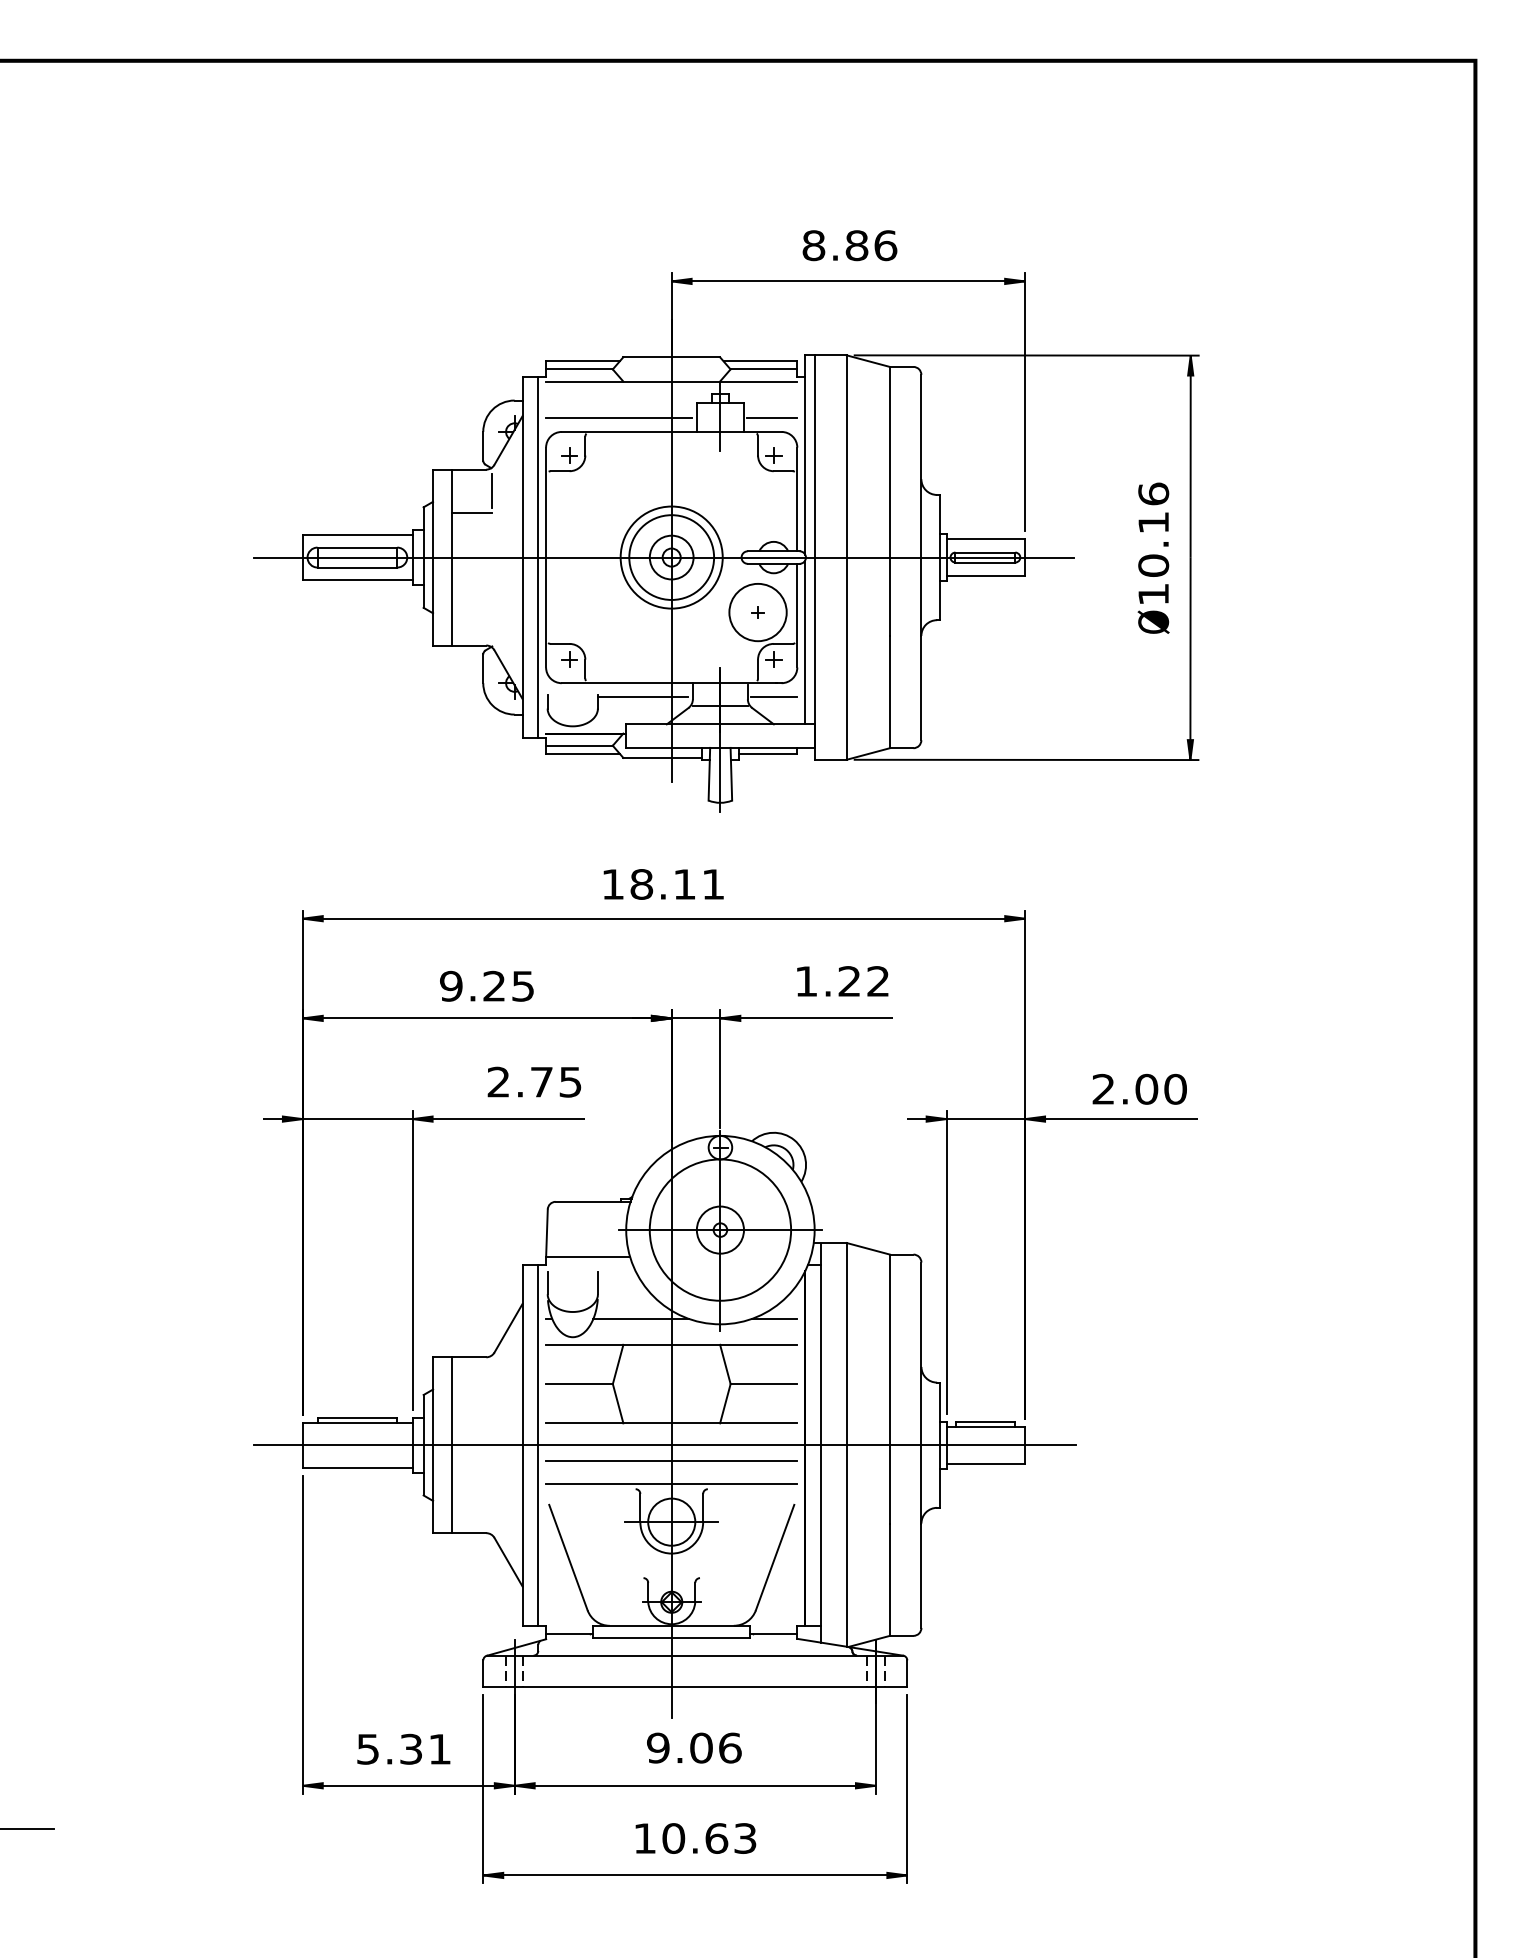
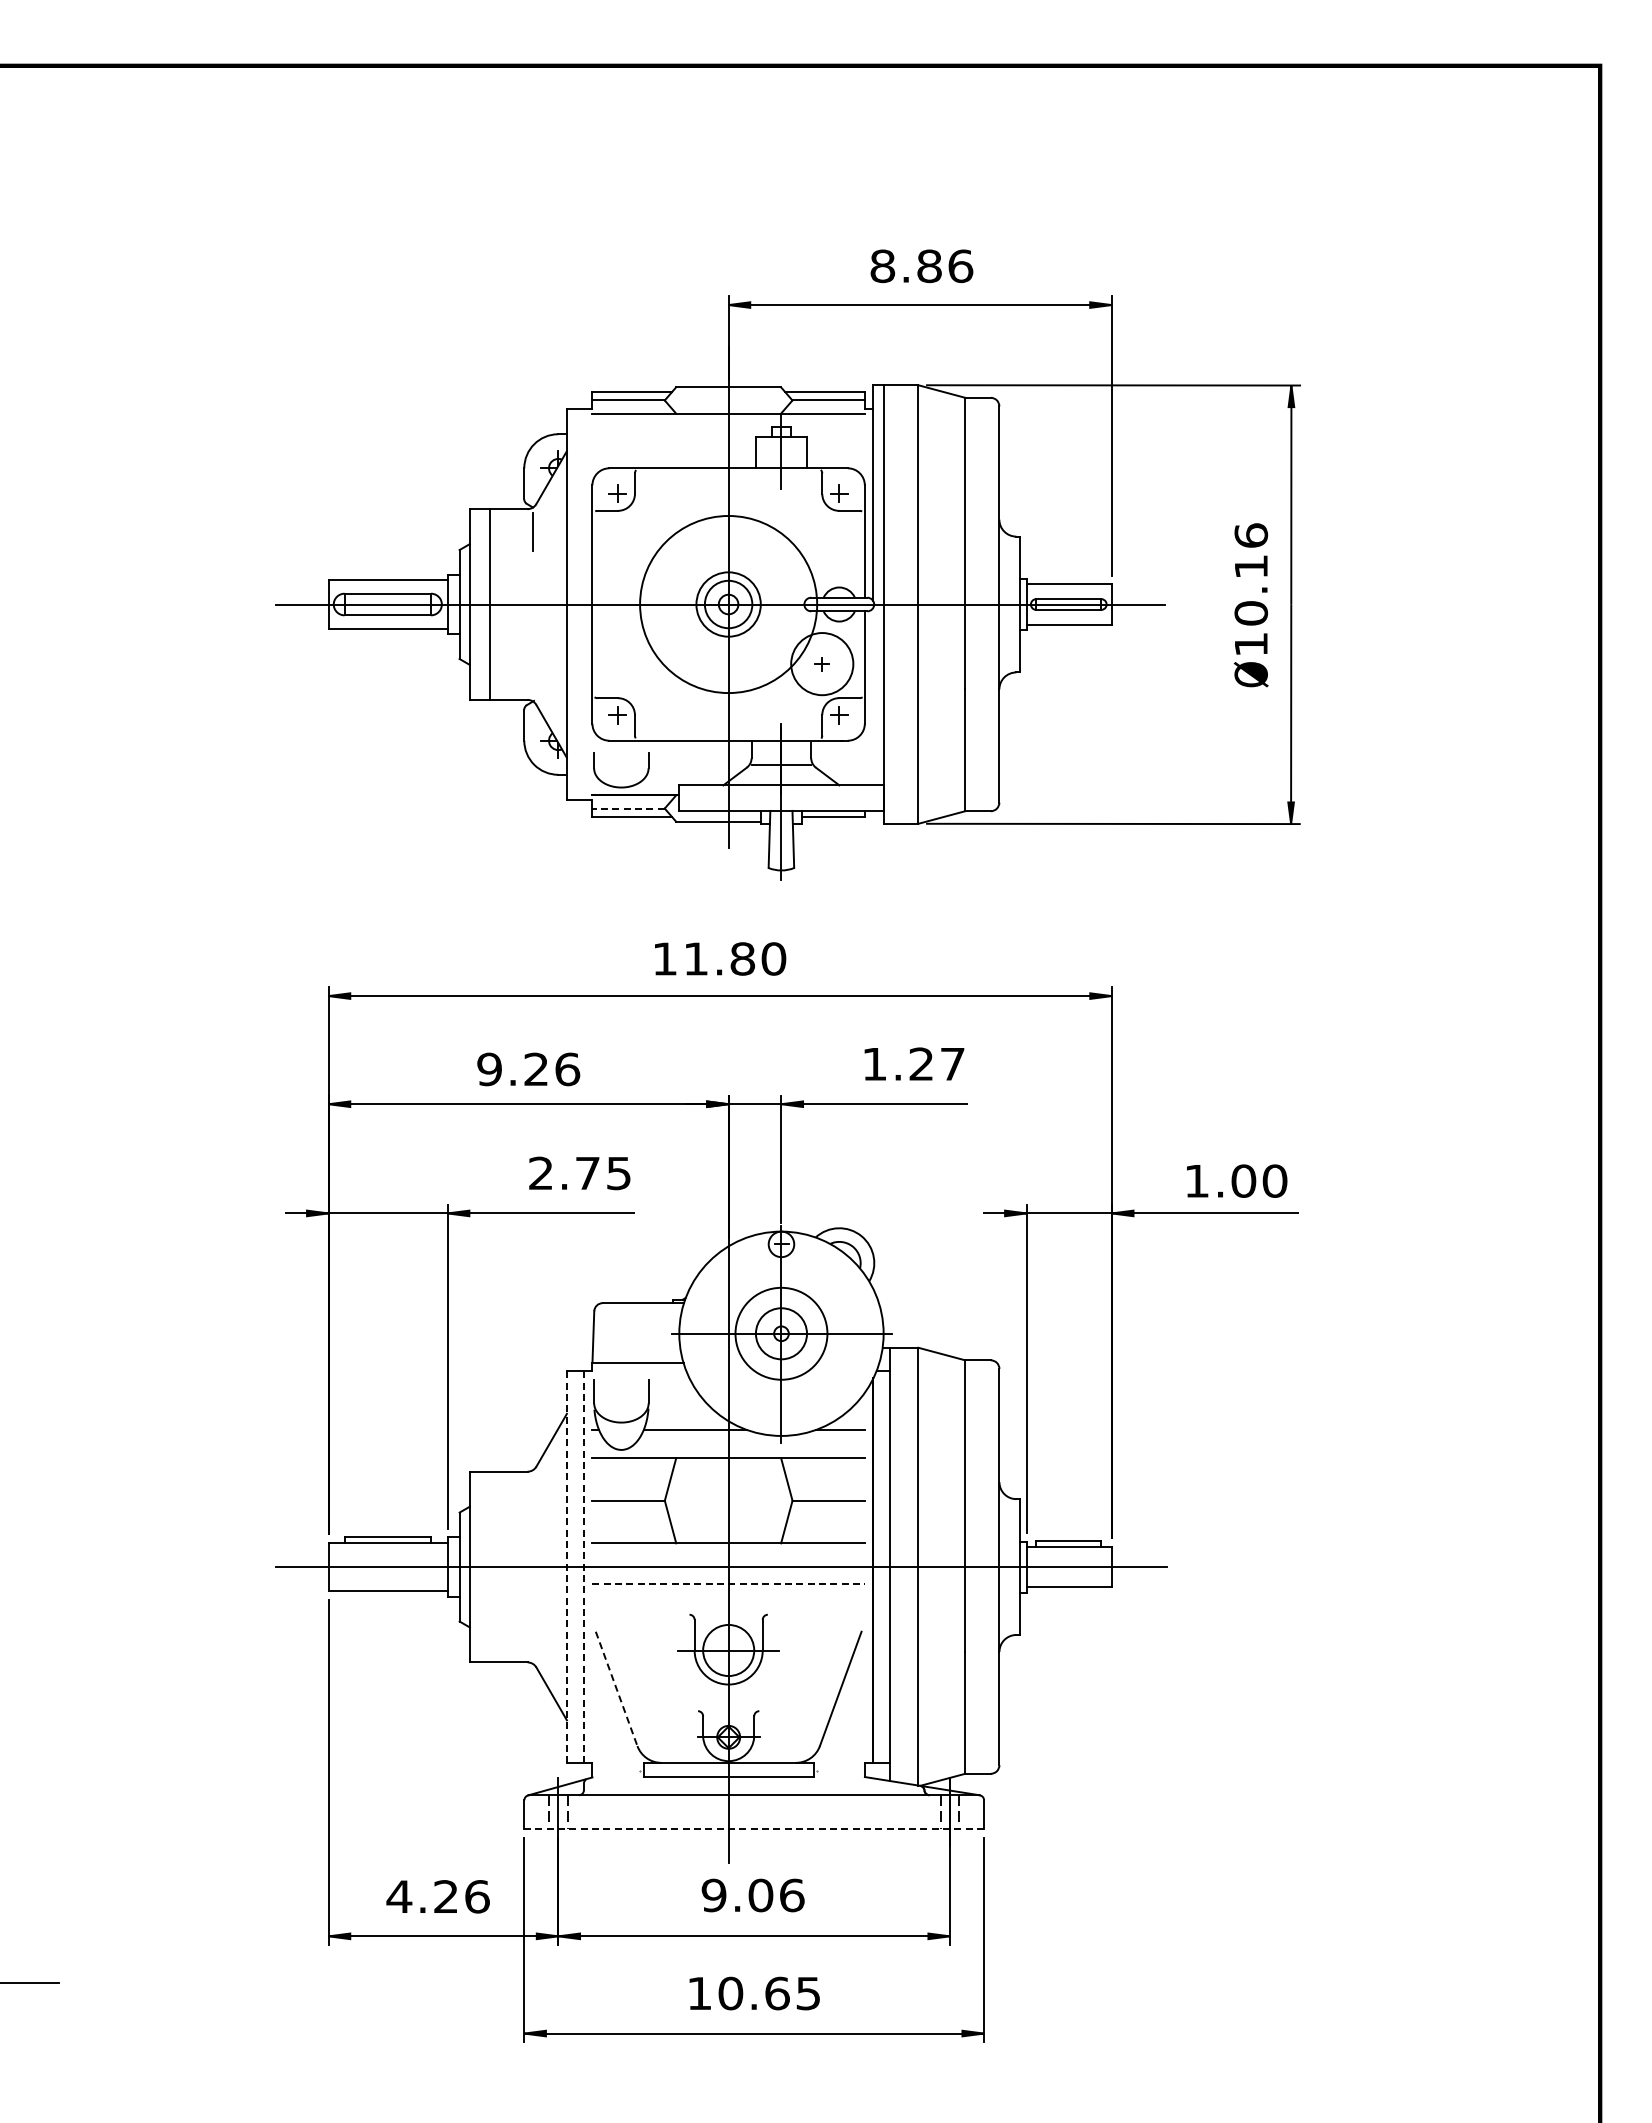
line: (619, 417) -> (671, 452), removed
line: (771, 417) -> (836, 452), removed
line: (471, 513) -> (511, 556), removed
line: (537, 557) -> (583, 604), removed
circle: (671, 557) -> (728, 604), size x0.7
circle: (671, 557) -> (728, 604), size x1.6
line: (805, 642) -> (873, 696), removed
line: (642, 697) -> (697, 756), removed
line: (773, 697) -> (839, 756), removed
line: (579, 745) -> (628, 808), solid -> dashed
text: (678, 884) -> (735, 958), 18.11 -> 11.80
text: (878, 980) -> (952, 1063), 1.22 -> 1.27
text: (523, 986) -> (567, 1069), 9.25 -> 9.26
text: (1103, 1088) -> (1196, 1180), 2.00 -> 1.00
circle: (720, 1229) -> (781, 1333), size x0.6
line: (452, 1444) -> (490, 1566), removed
line: (522, 1445) -> (566, 1567), solid -> dashed
line: (537, 1445) -> (583, 1567), solid -> dashed
line: (672, 1460) -> (729, 1583), solid -> dashed
line: (671, 1484) -> (728, 1609), removed
line: (568, 1557) -> (616, 1688), solid -> dashed
line: (569, 1633) -> (617, 1771), removed
line: (773, 1633) -> (838, 1771), removed
line: (695, 1687) -> (754, 1829), solid -> dashed
text: (403, 1749) -> (437, 1896), 5.31 -> 4.26
text: (745, 1837) -> (808, 1992), 10.63 -> 10.65

